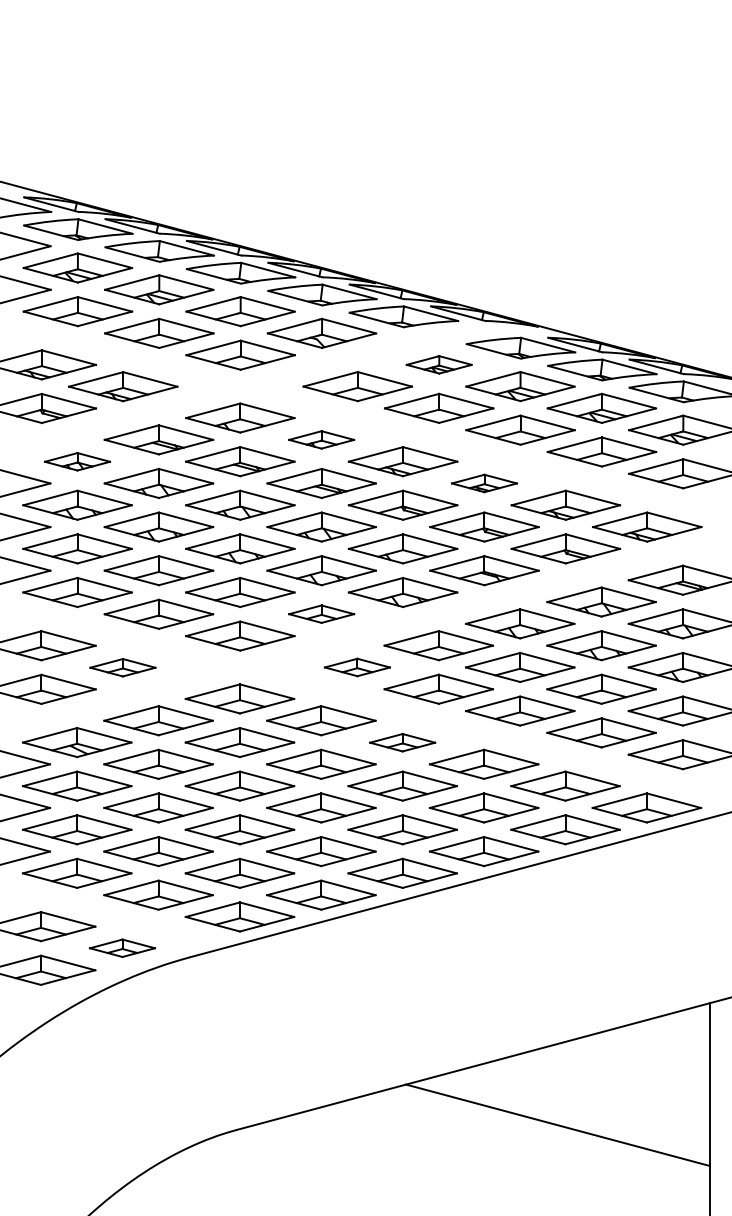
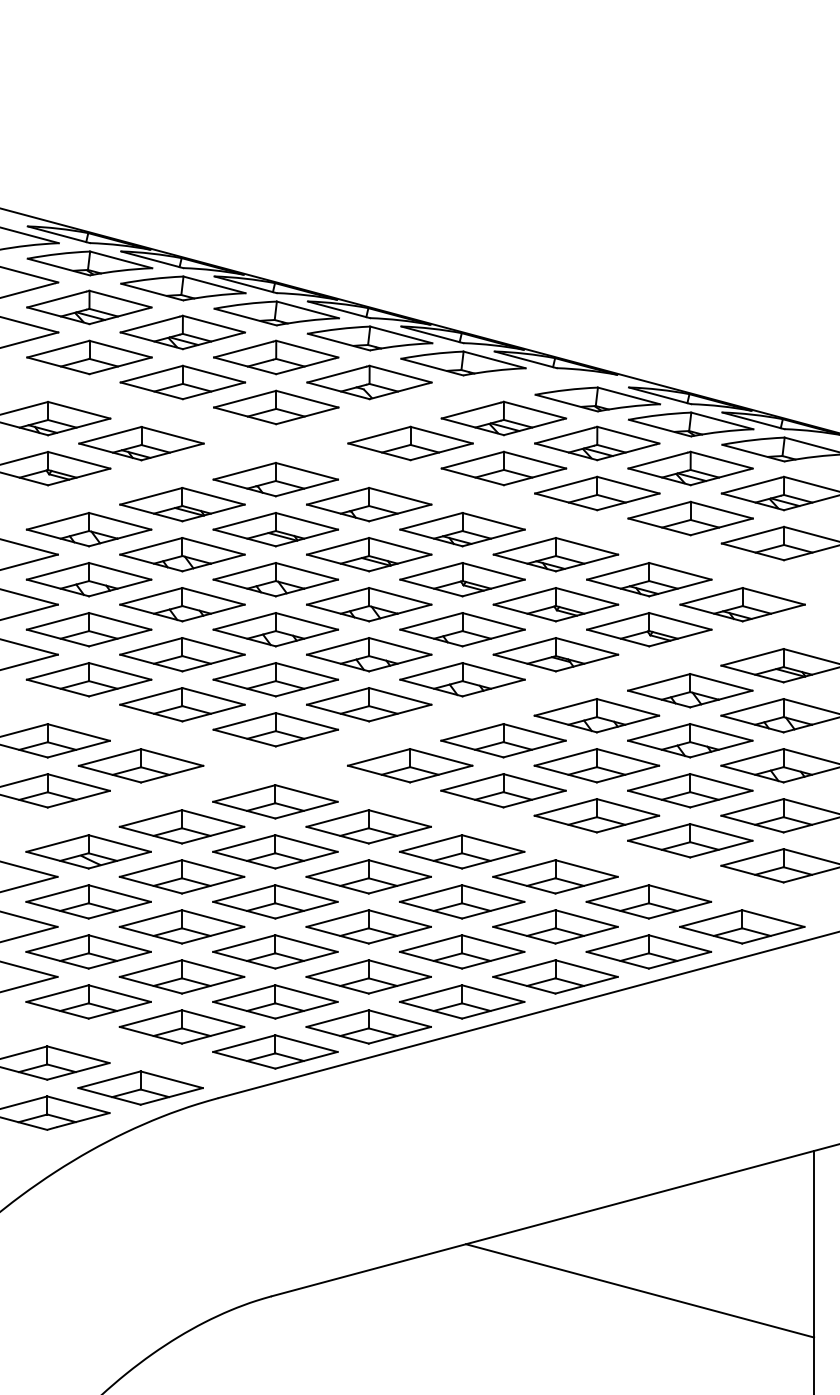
part: (439, 364) -> (504, 418), size x1.67
part: (321, 439) -> (368, 504), size x1.67
part: (77, 461) -> (89, 529), size x1.67
part: (484, 483) -> (555, 554), size x1.67
part: (321, 613) -> (368, 703), size x1.67
part: (122, 667) -> (140, 765), size x1.67
part: (357, 667) -> (410, 765), size x1.67
part: (402, 742) -> (461, 851), size x1.67
part: (122, 947) -> (140, 1086), size x1.67

